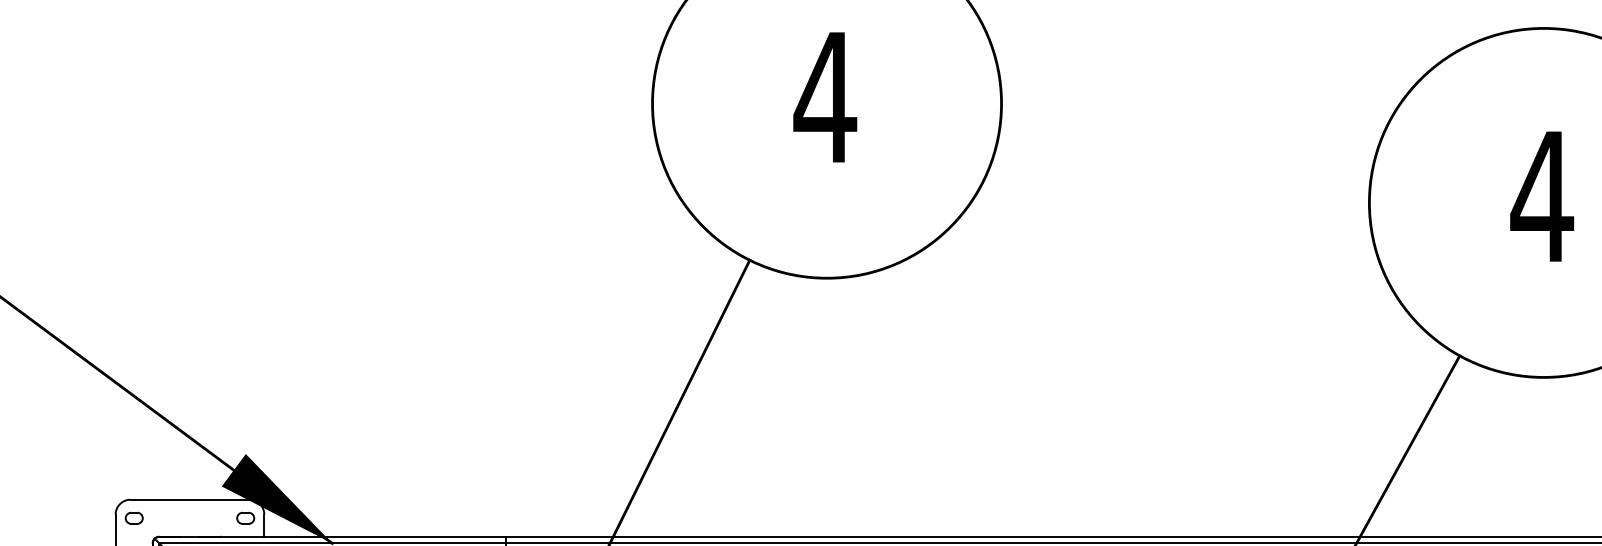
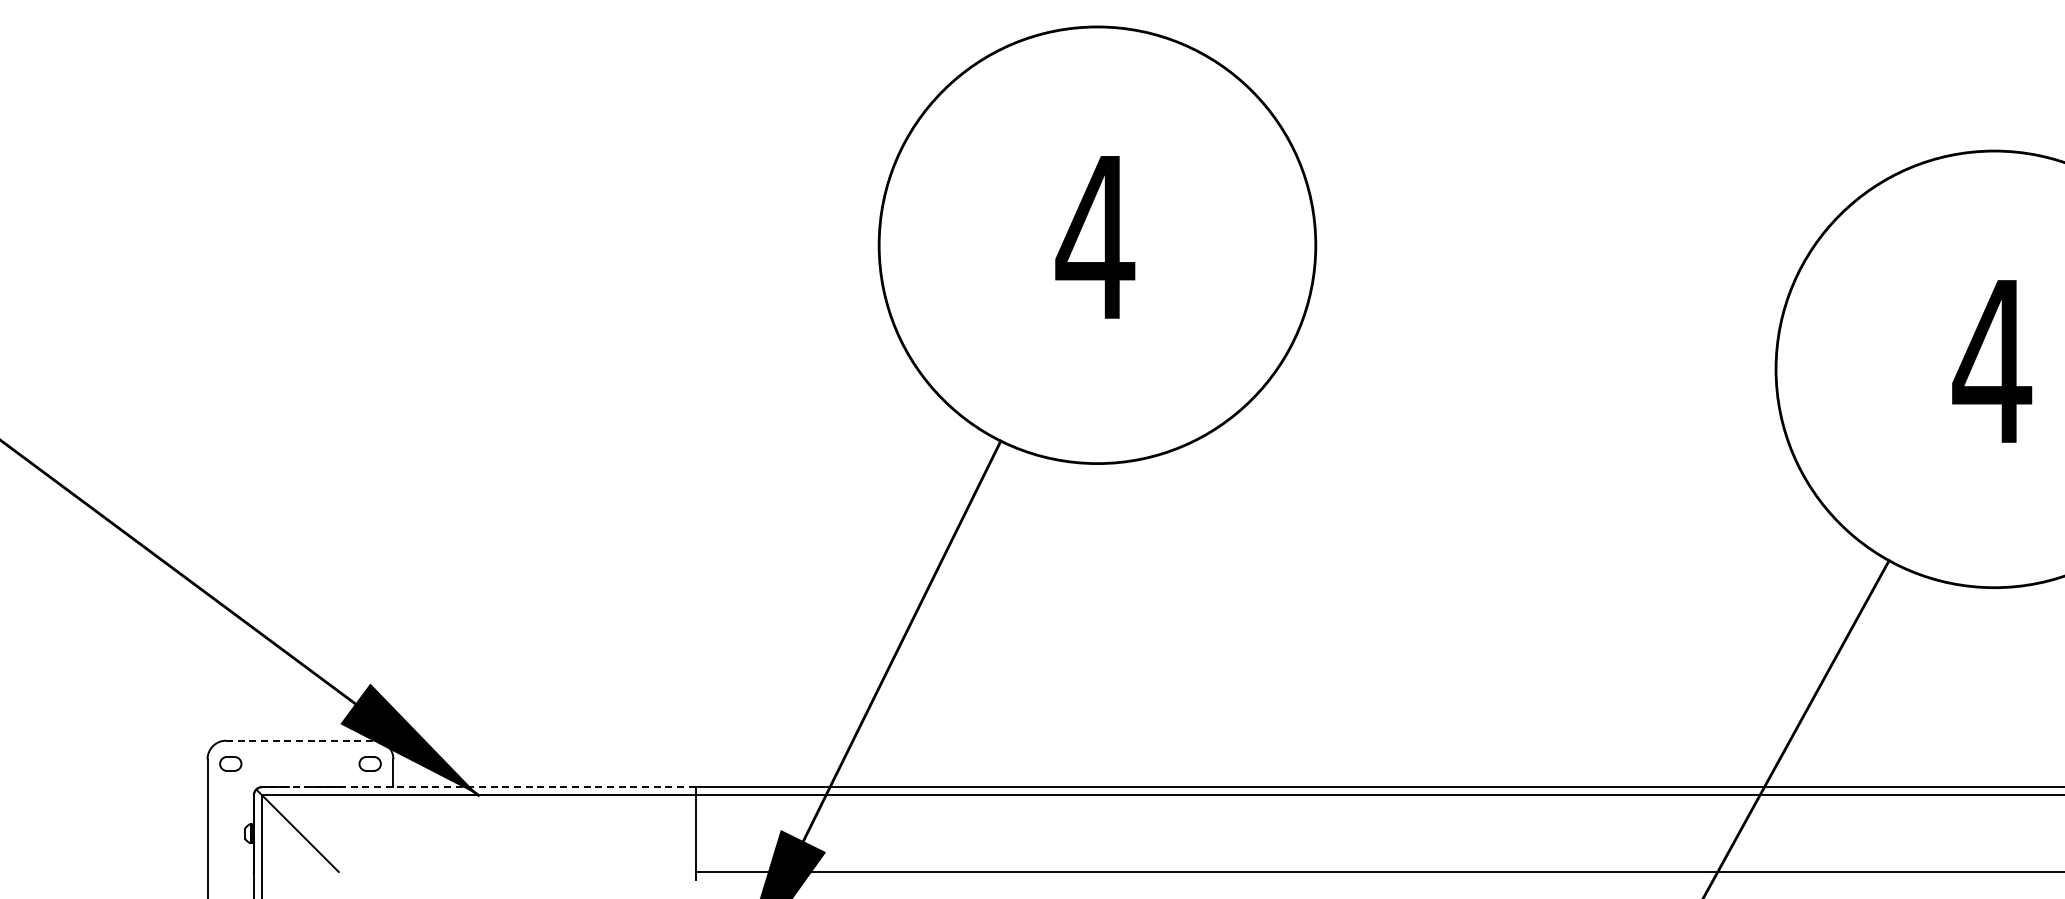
line: (189, 499) -> (300, 740), solid -> dashed
line: (332, 537) -> (478, 787), solid -> dashed

